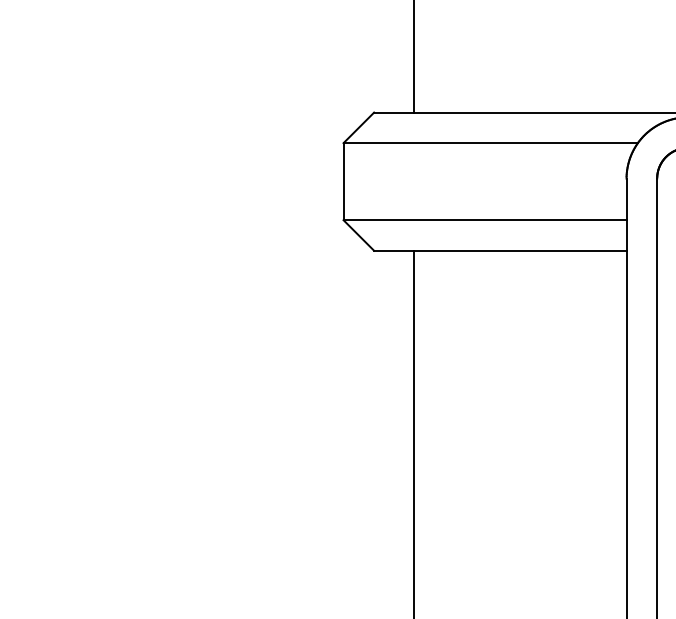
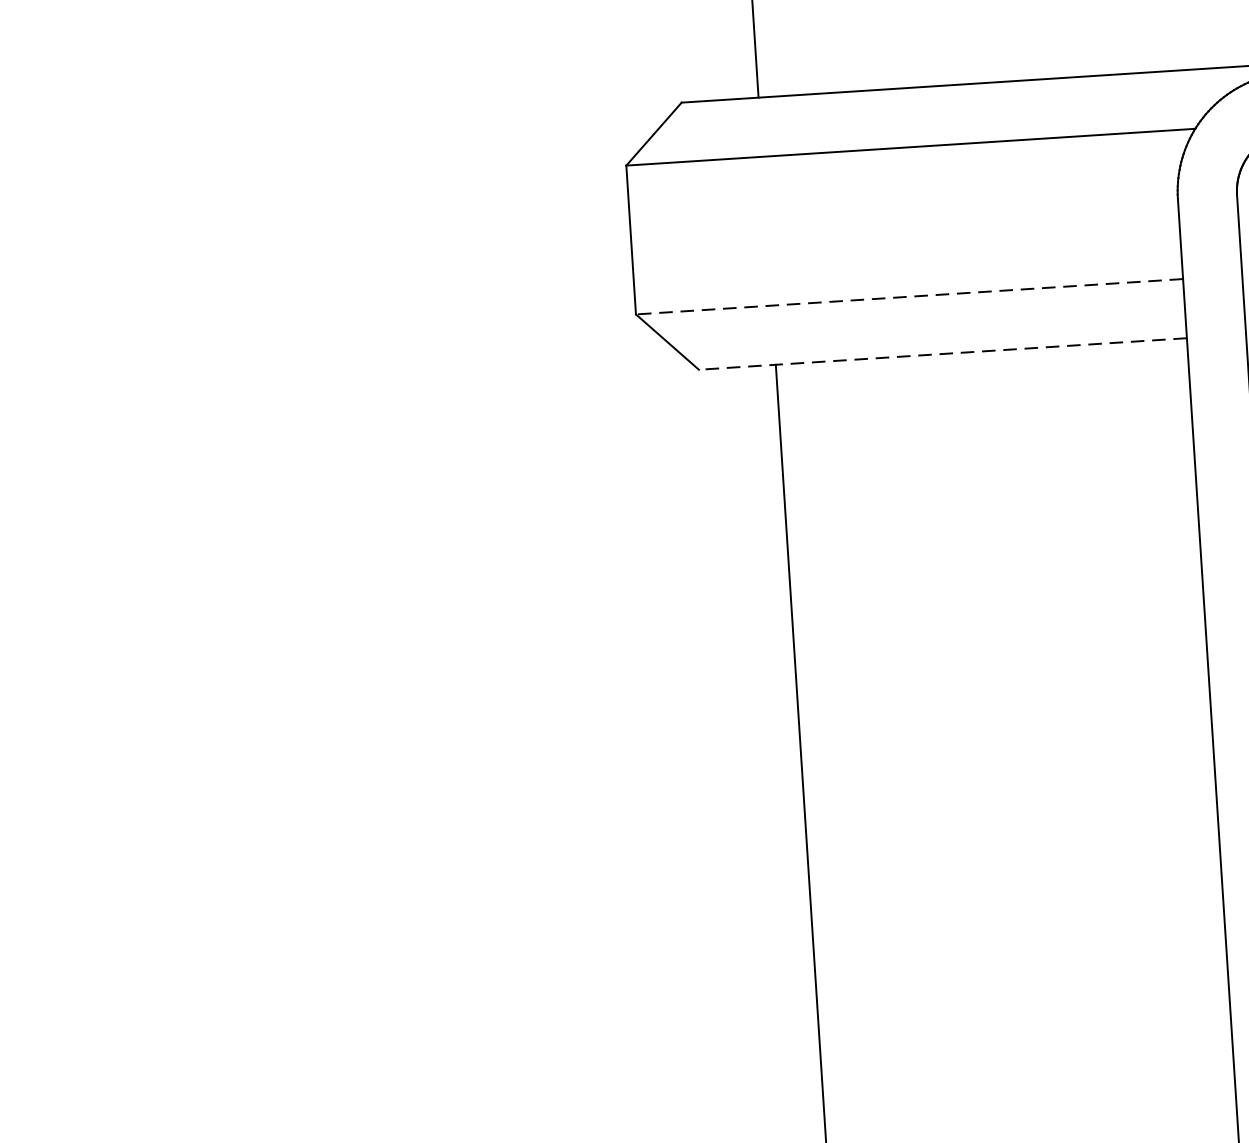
line: (485, 220) -> (910, 297), solid -> dashed
line: (499, 250) -> (941, 353), solid -> dashed

